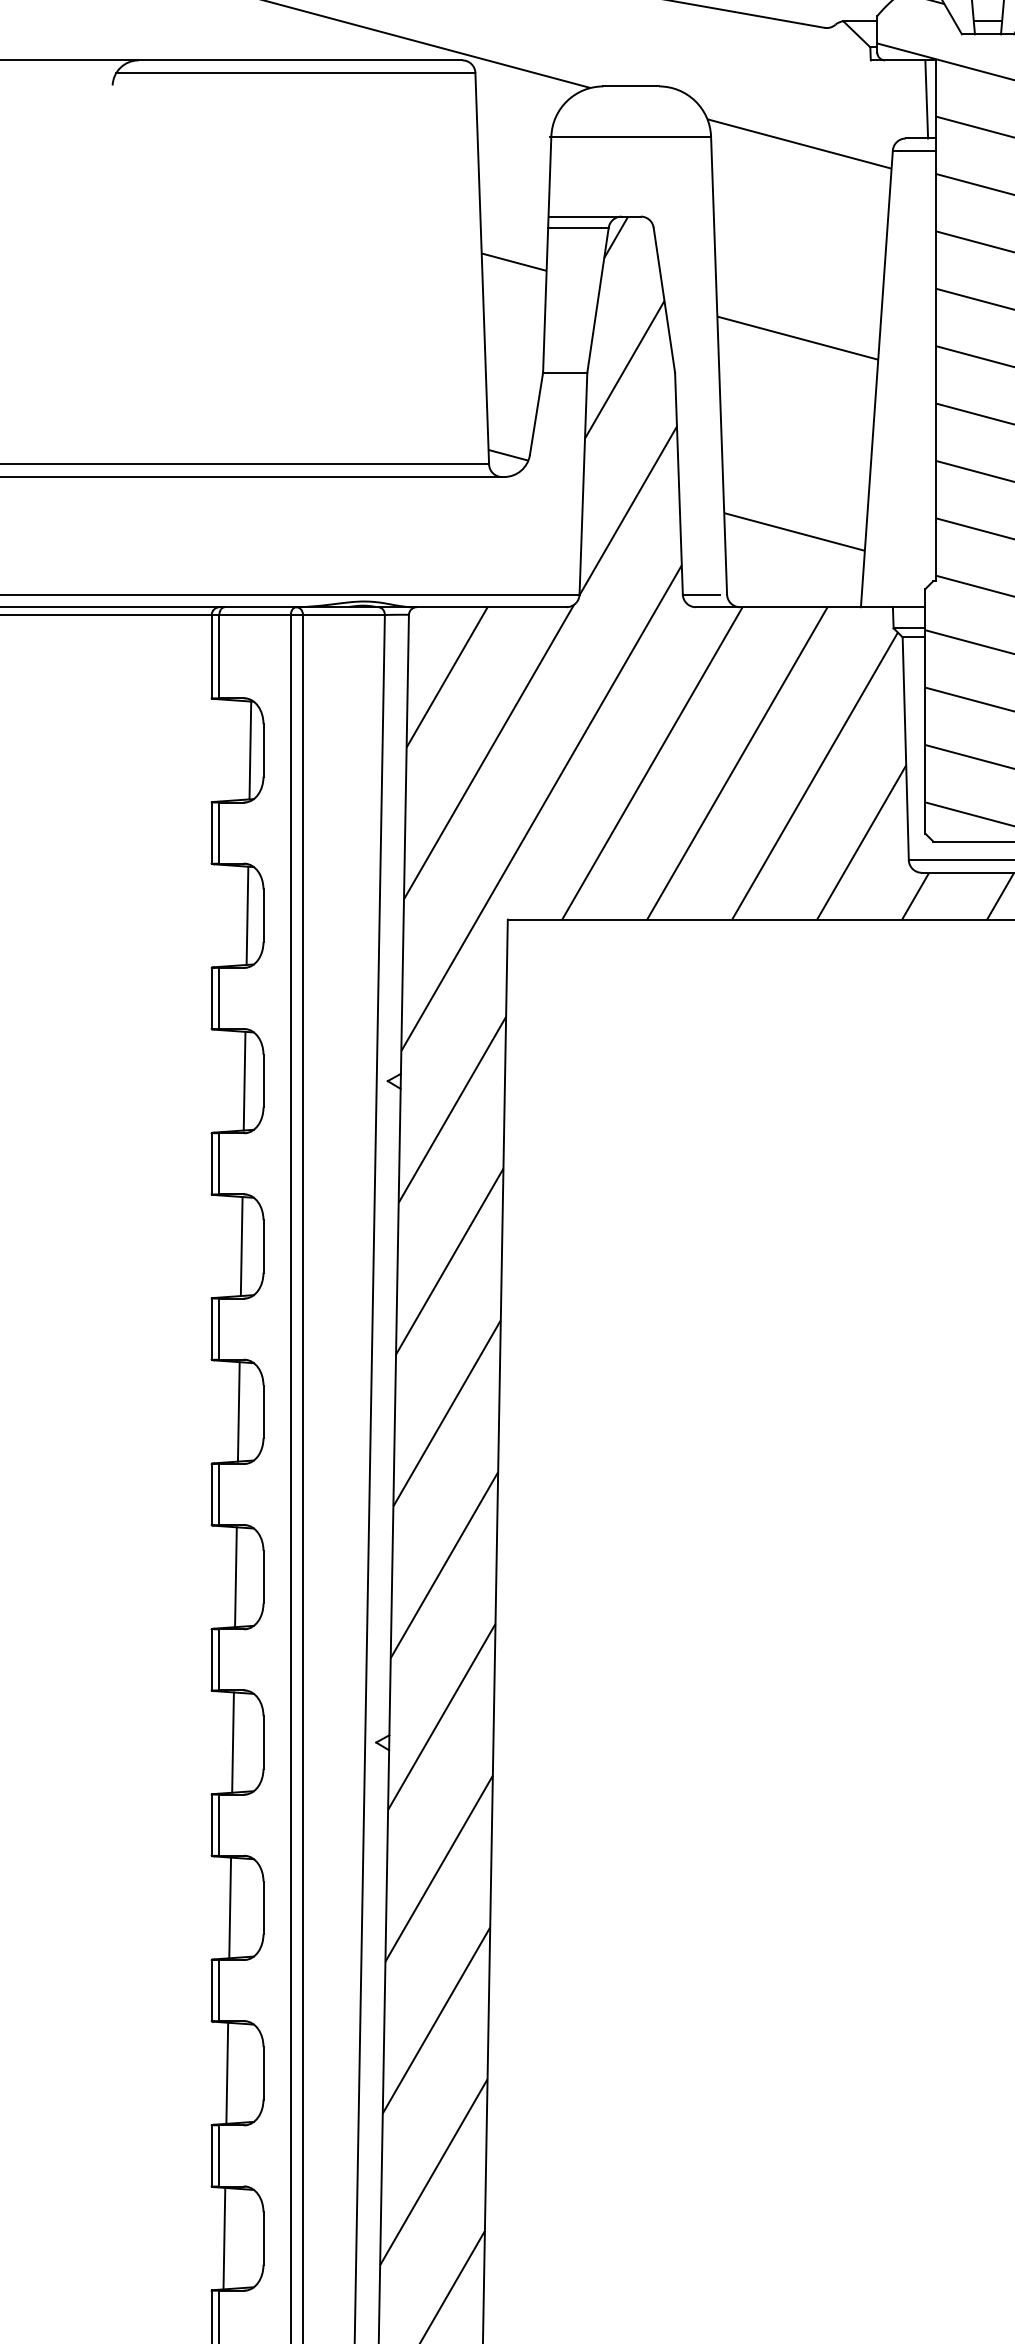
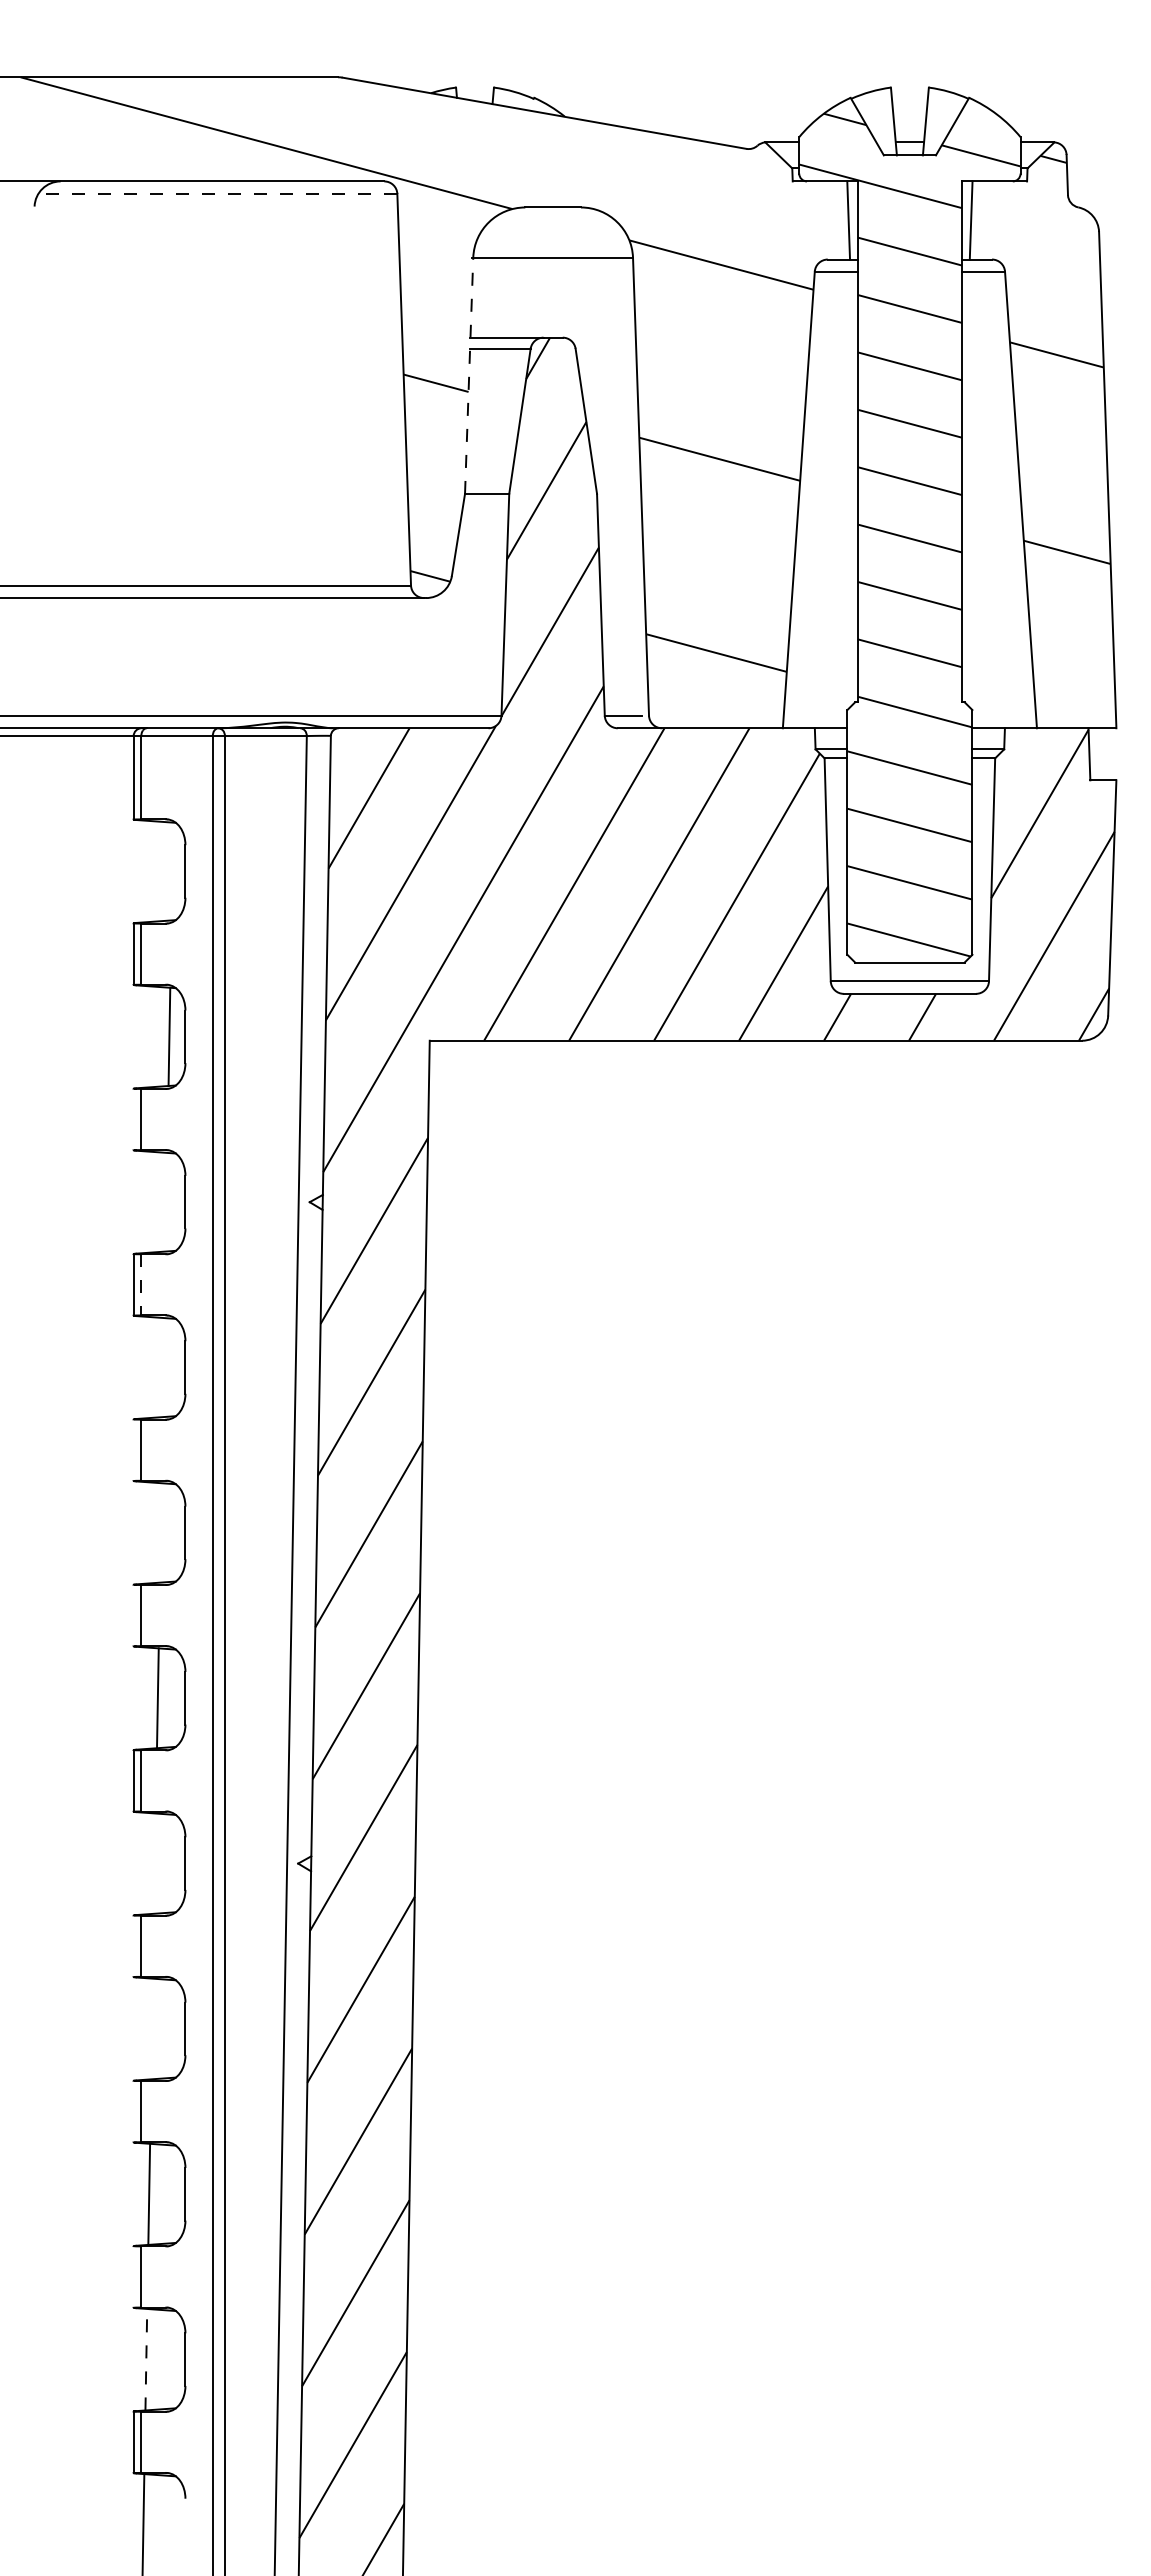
line: (295, 73) -> (217, 194), solid -> dashed
line: (547, 254) -> (469, 375), solid -> dashed
line: (250, 750) -> (172, 871), removed
line: (211, 998) -> (133, 1119), removed
line: (244, 1080) -> (166, 1201), removed
line: (219, 1163) -> (141, 1284), solid -> dashed
line: (241, 1246) -> (163, 1367), removed
line: (211, 1329) -> (133, 1450), removed
line: (238, 1411) -> (160, 1532), removed
line: (211, 1494) -> (133, 1615), removed
line: (232, 1742) -> (154, 1863), removed
line: (211, 1825) -> (133, 1946), removed
line: (229, 1907) -> (151, 2028), removed
line: (211, 1990) -> (133, 2111), removed
line: (211, 2155) -> (133, 2276), removed
line: (224, 2238) -> (146, 2359), solid -> dashed

